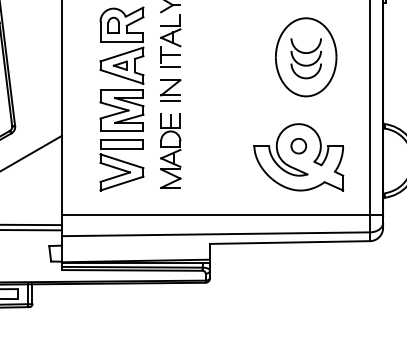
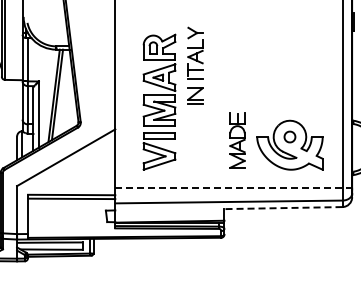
part: (306, 57) -> (295, 71), removed
part: (170, 150) -> (237, 140), moved
line: (223, 214) -> (234, 187), solid -> dashed
line: (288, 243) -> (282, 208), solid -> dashed

